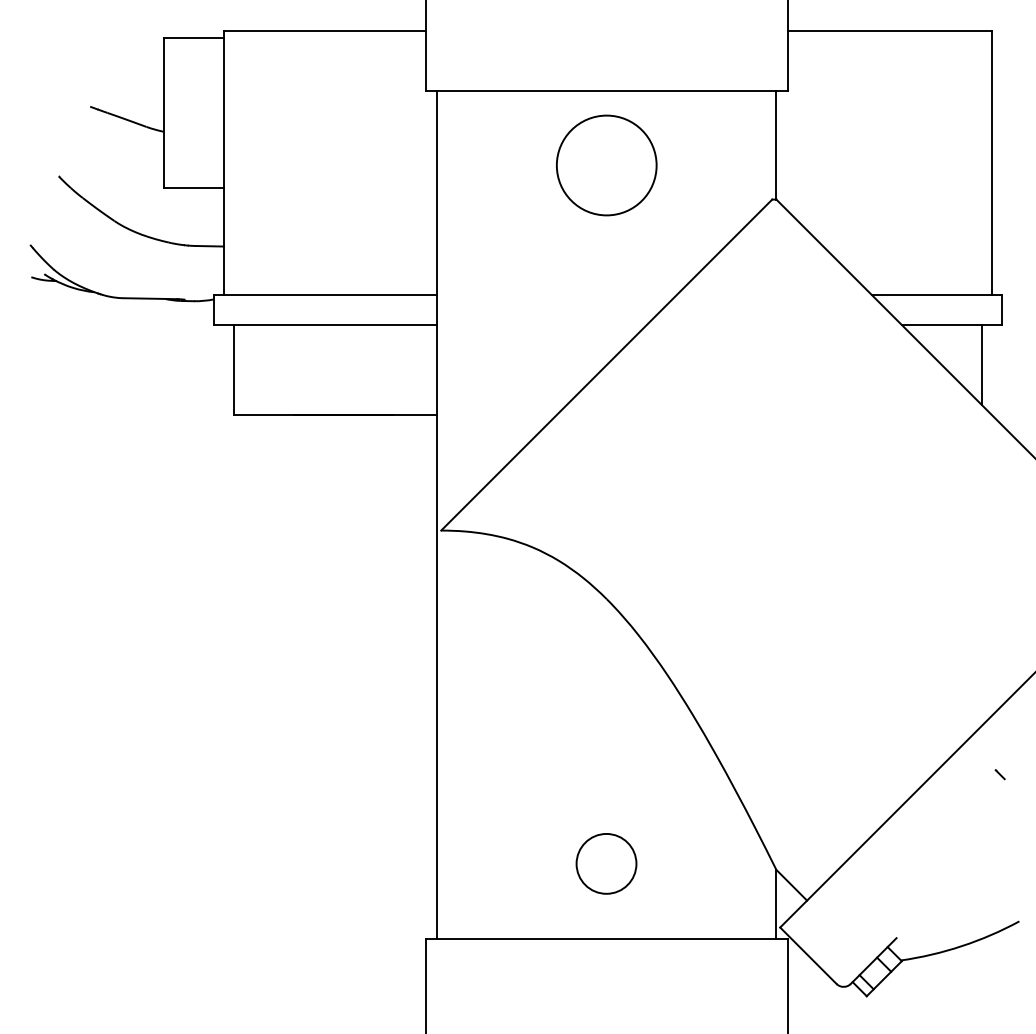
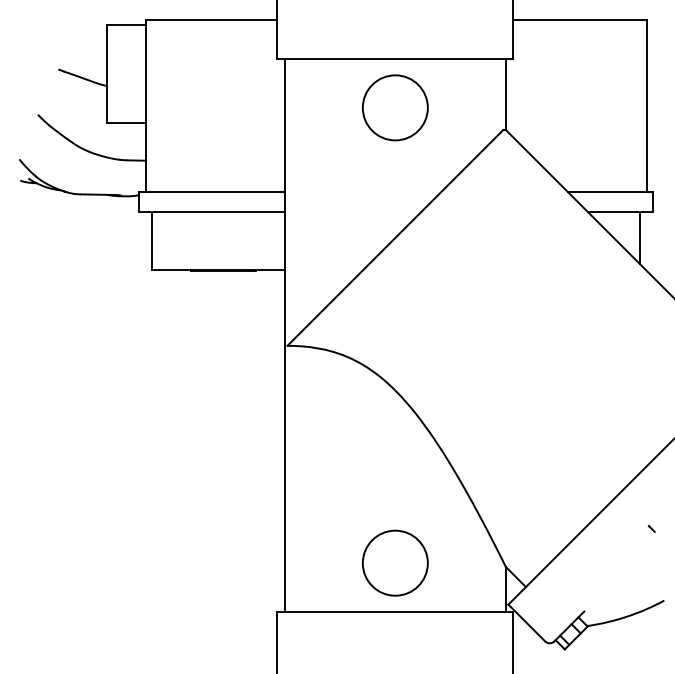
part: (999, 773) -> (651, 528), moved
circle: (605, 862) -> (394, 562), size x1.67

